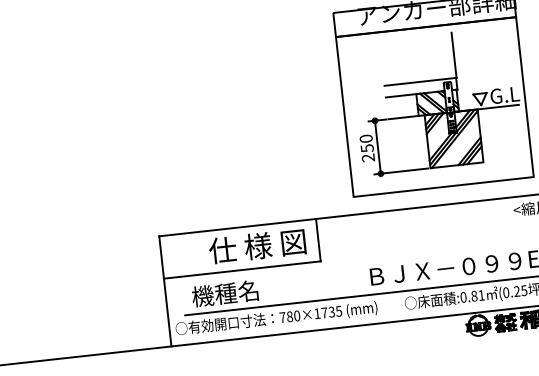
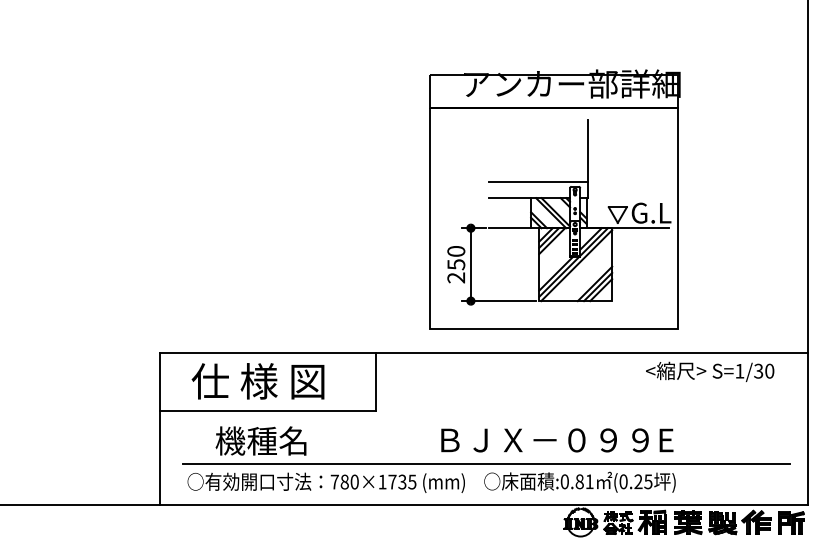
text: (256, 246) -> (257, 381), moved
text: (224, 293) -> (260, 440), moved
text: (275, 318) -> (325, 482), moved

